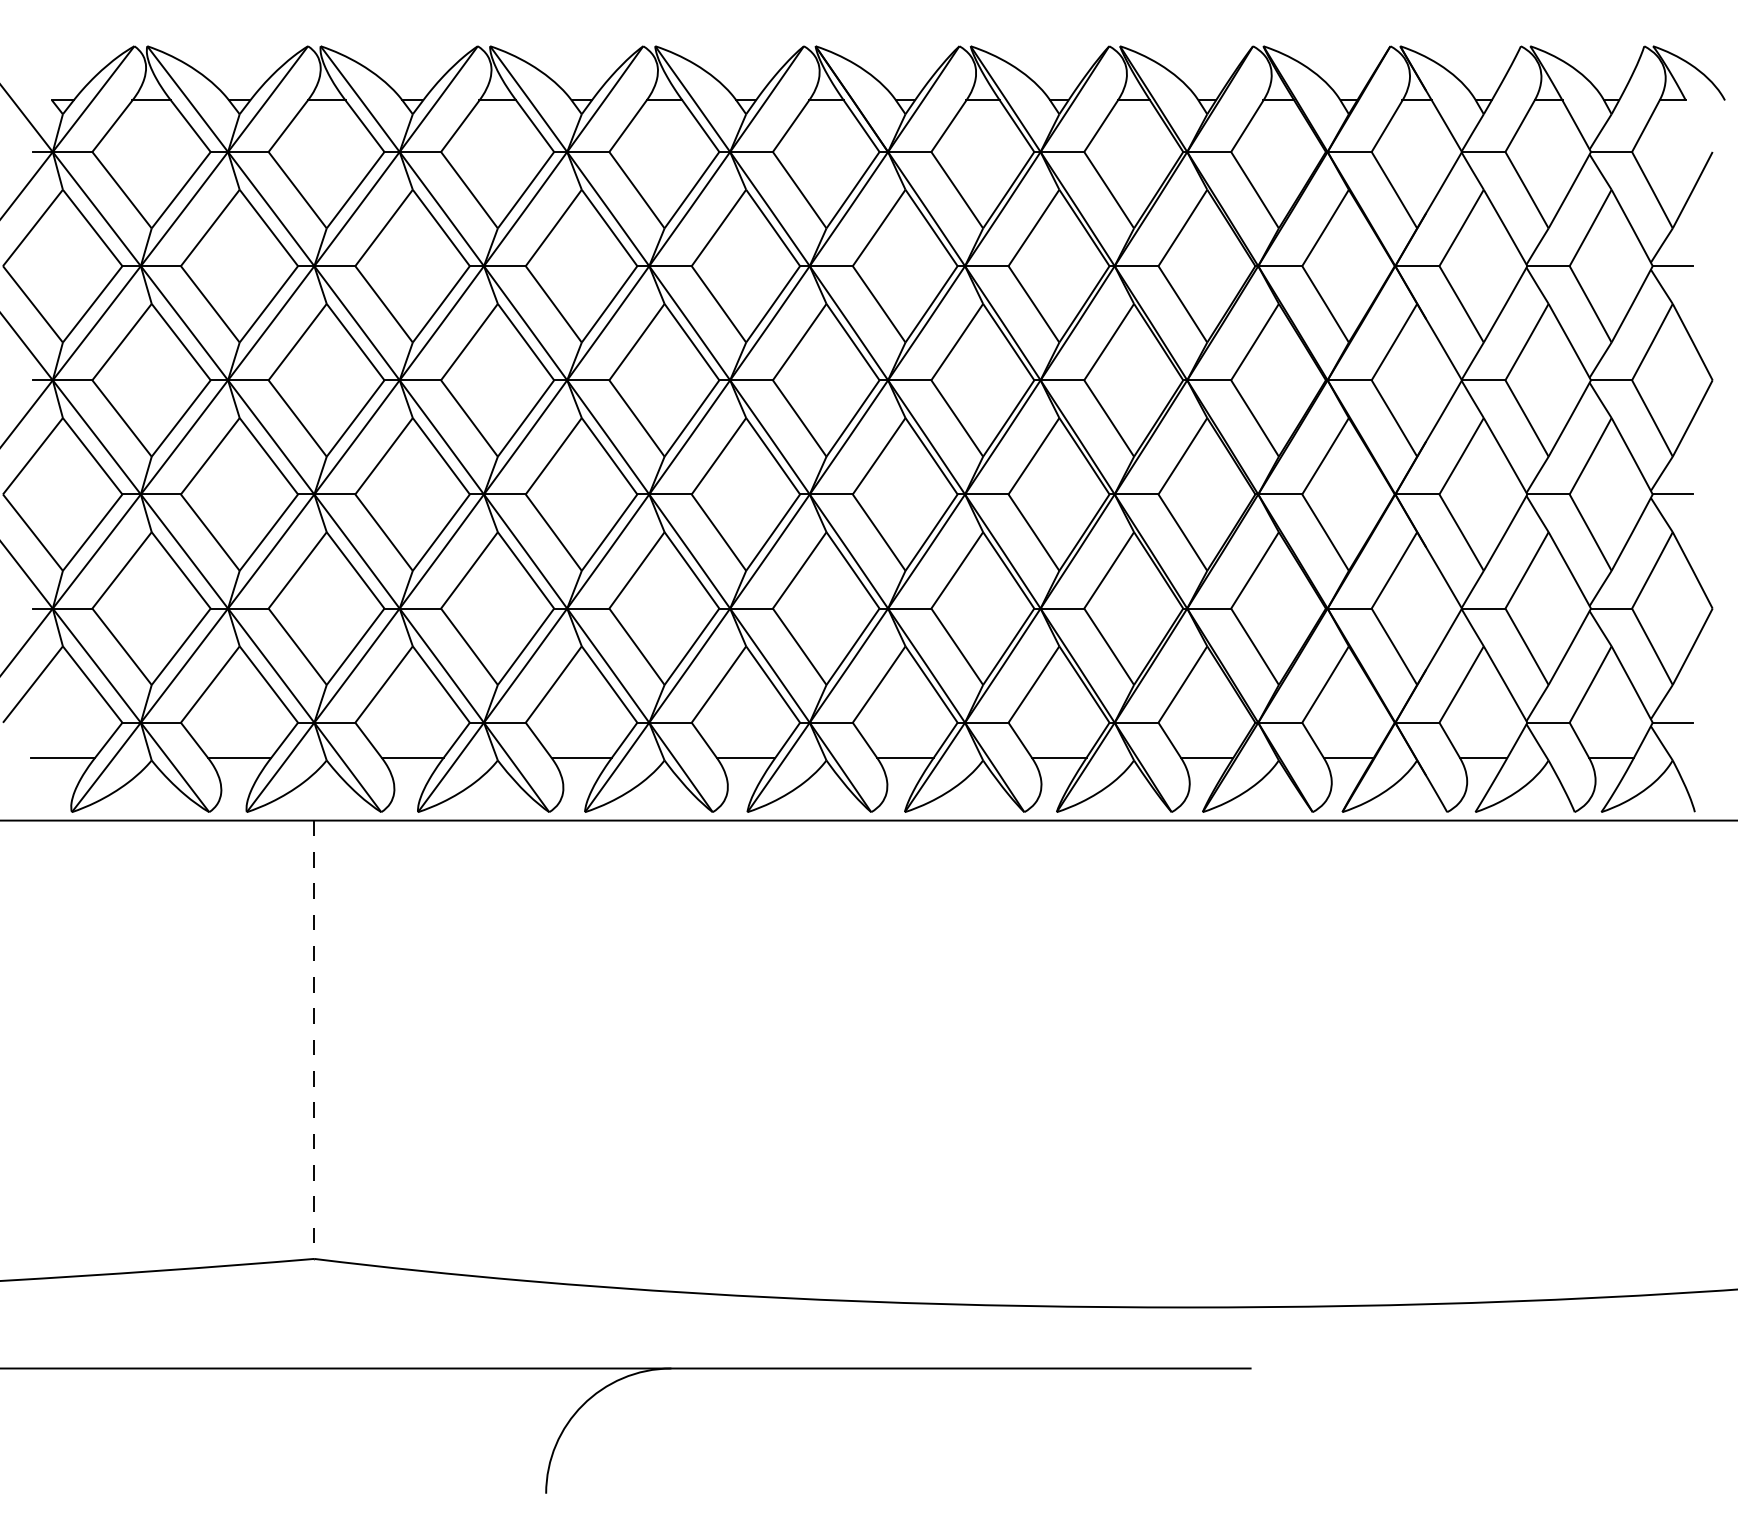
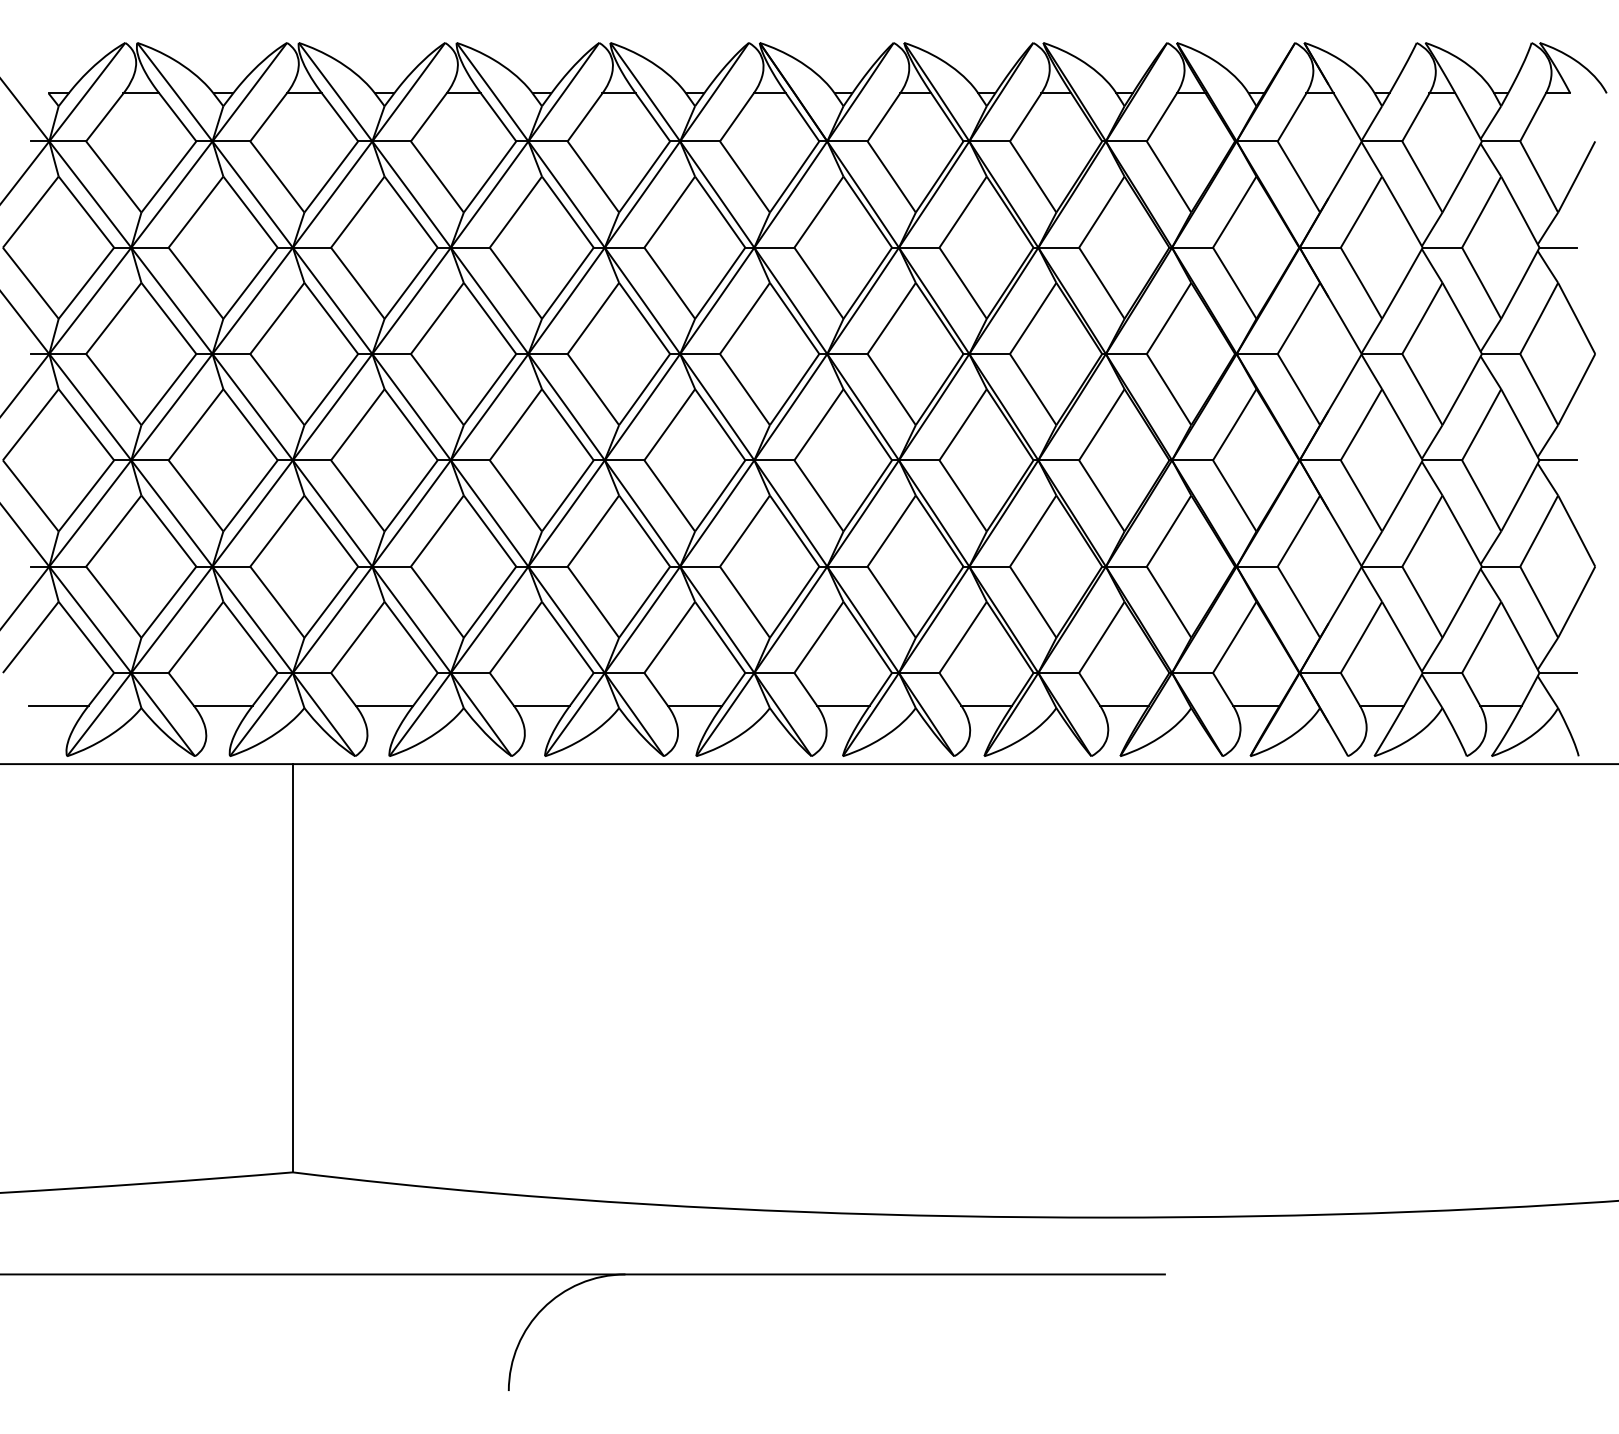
line: (314, 1040) -> (293, 968), dashed -> solid

